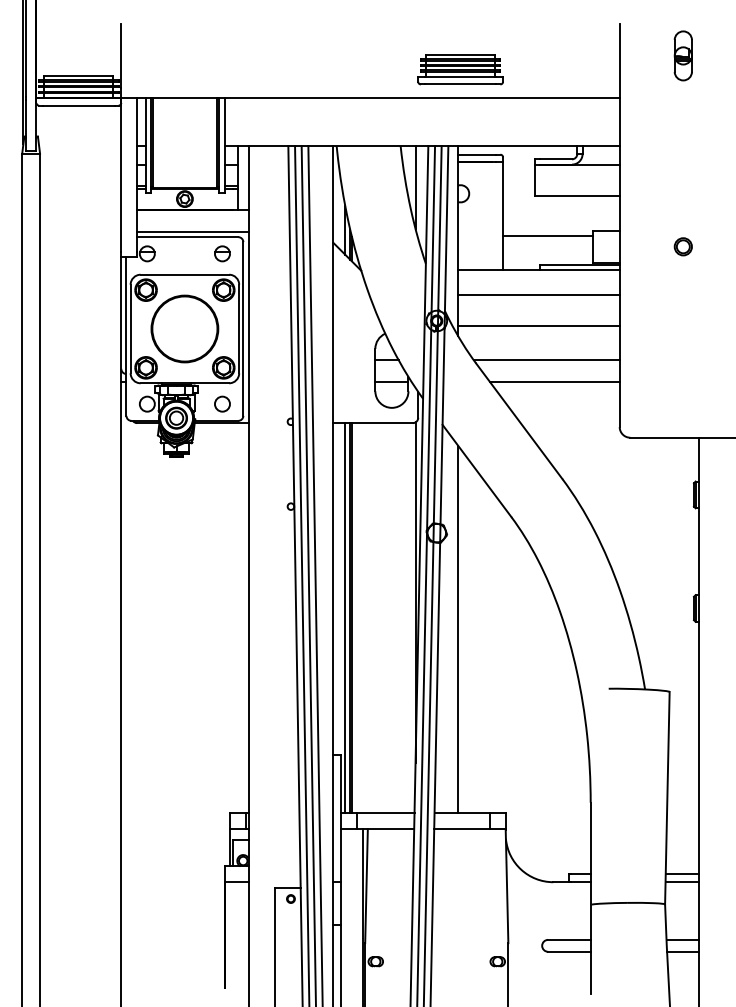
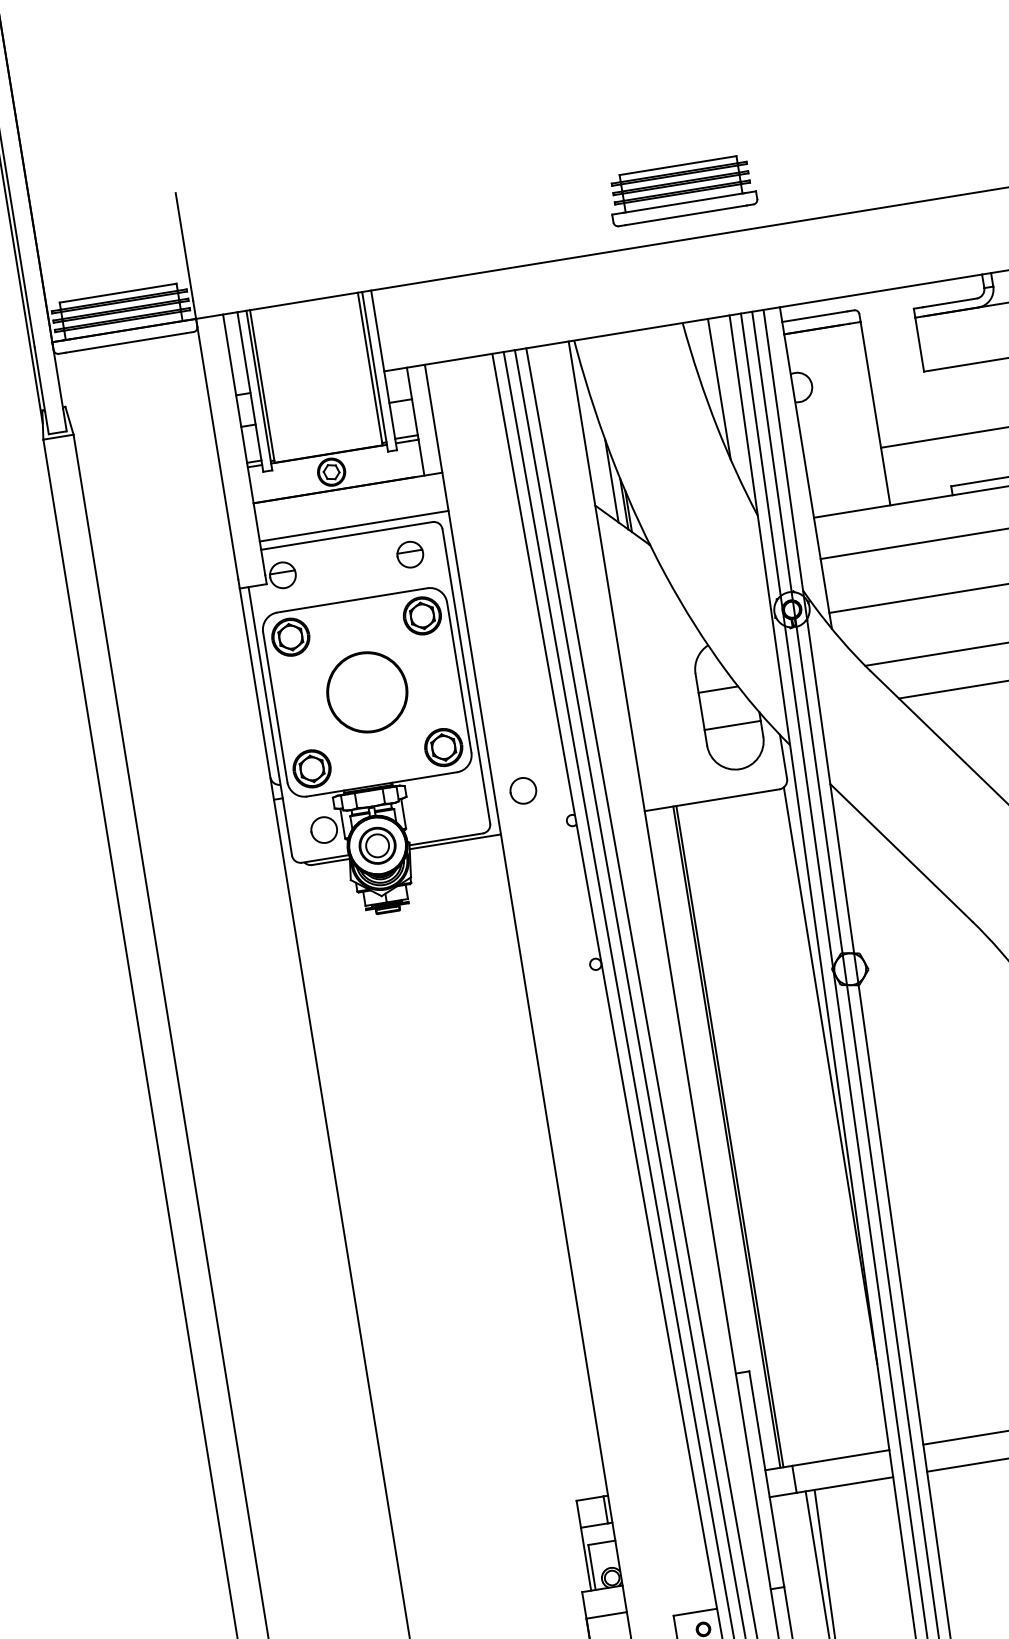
part: (460, 69) -> (681, 190), moved
part: (184, 328) -> (366, 691), size x0.7
circle: (222, 403) -> (523, 789), moved
line: (345, 618) -> (718, 1138), removed
line: (457, 629) -> (911, 1126), removed

